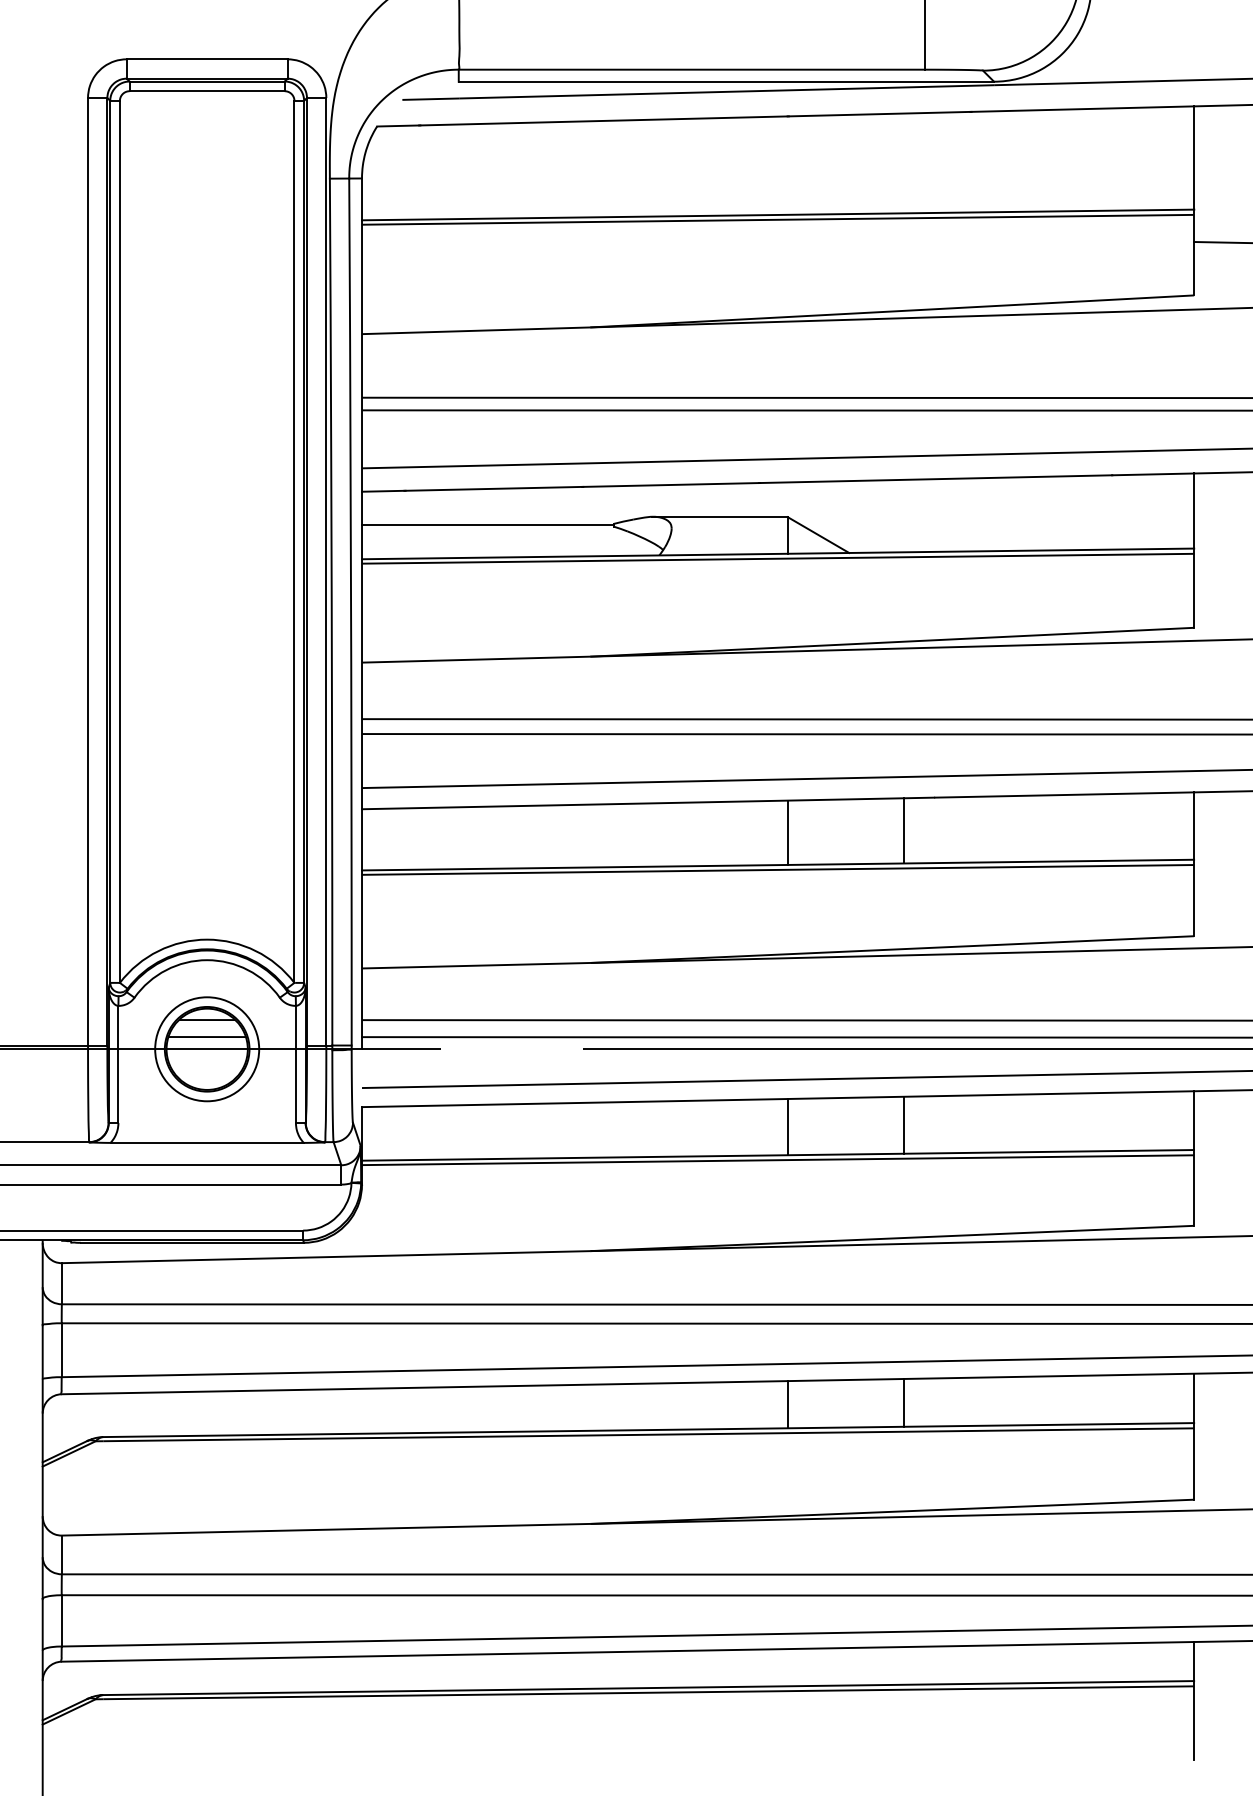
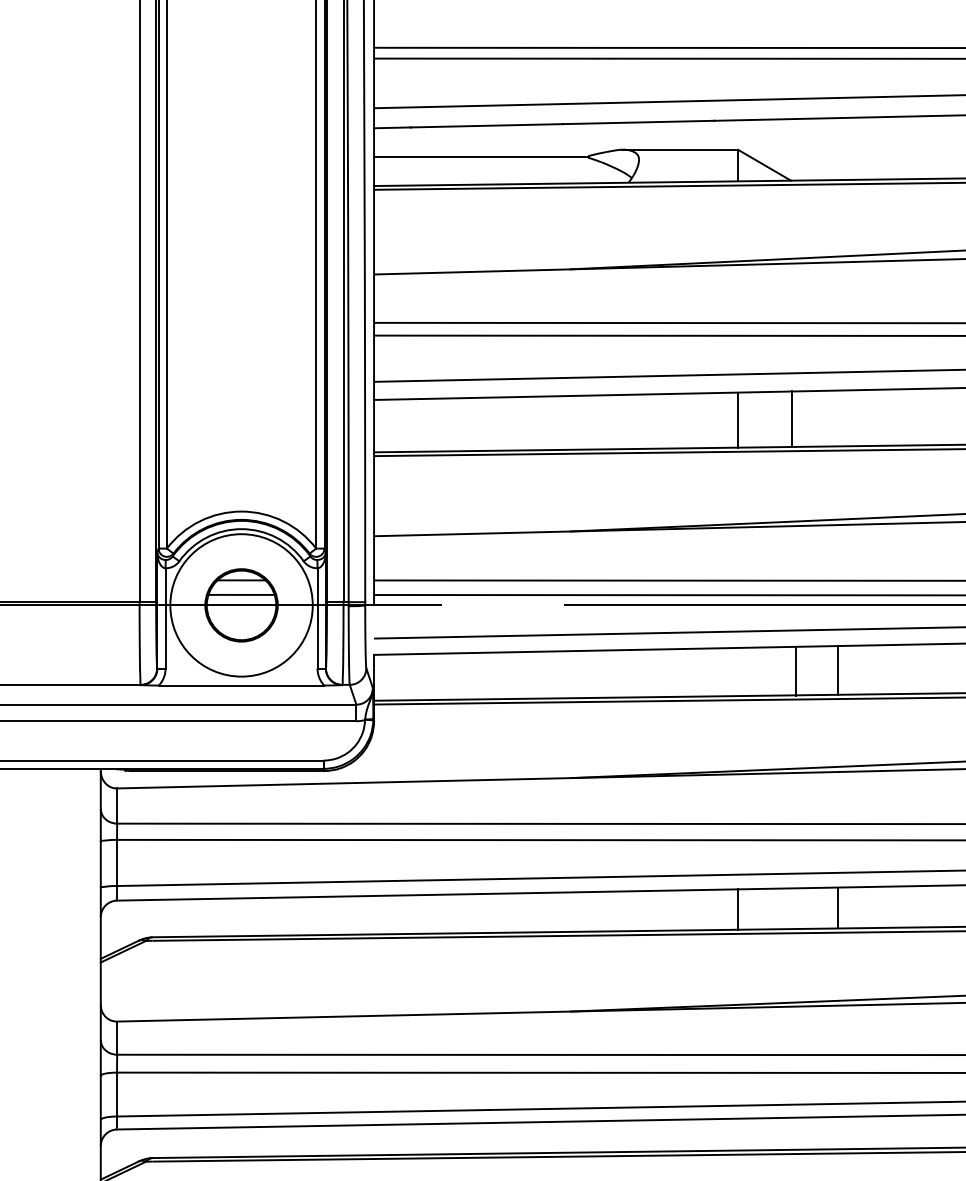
line: (903, 830) -> (792, 418), moved
circle: (207, 1049) -> (241, 605), size x1.6
line: (787, 1127) -> (795, 672), moved

